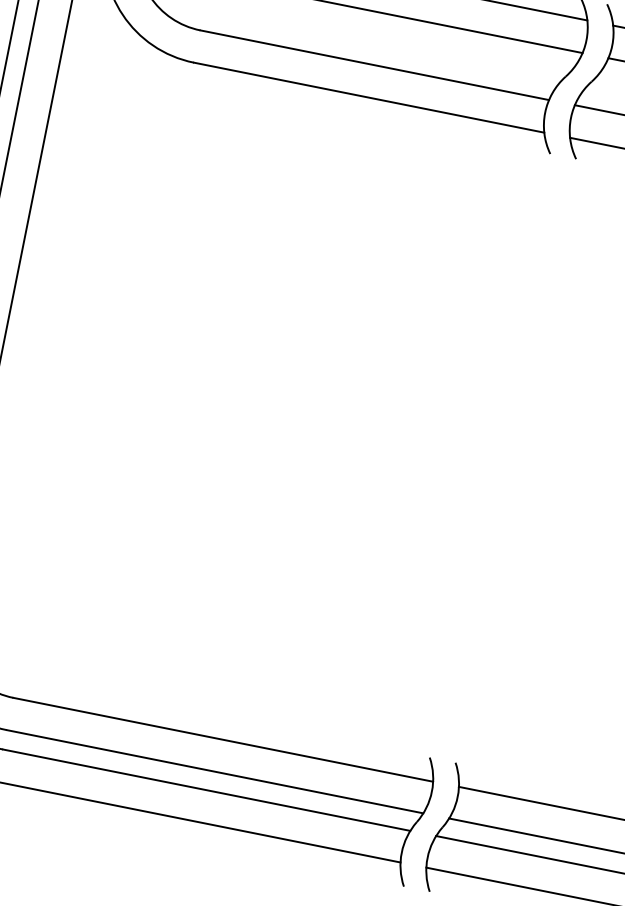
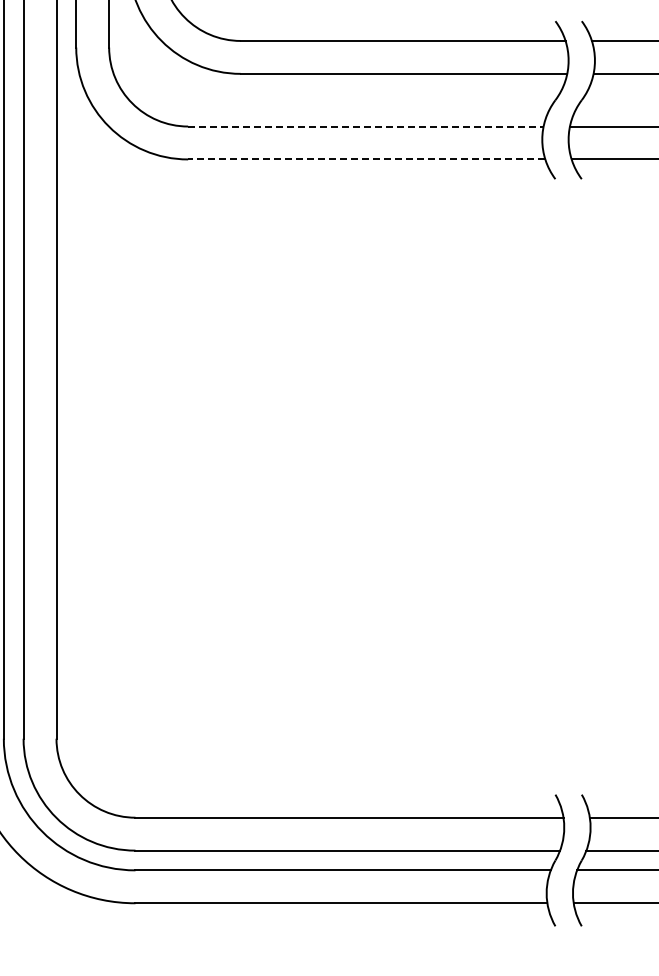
line: (374, 65) -> (365, 126), solid -> dashed
line: (368, 97) -> (366, 159), solid -> dashed

